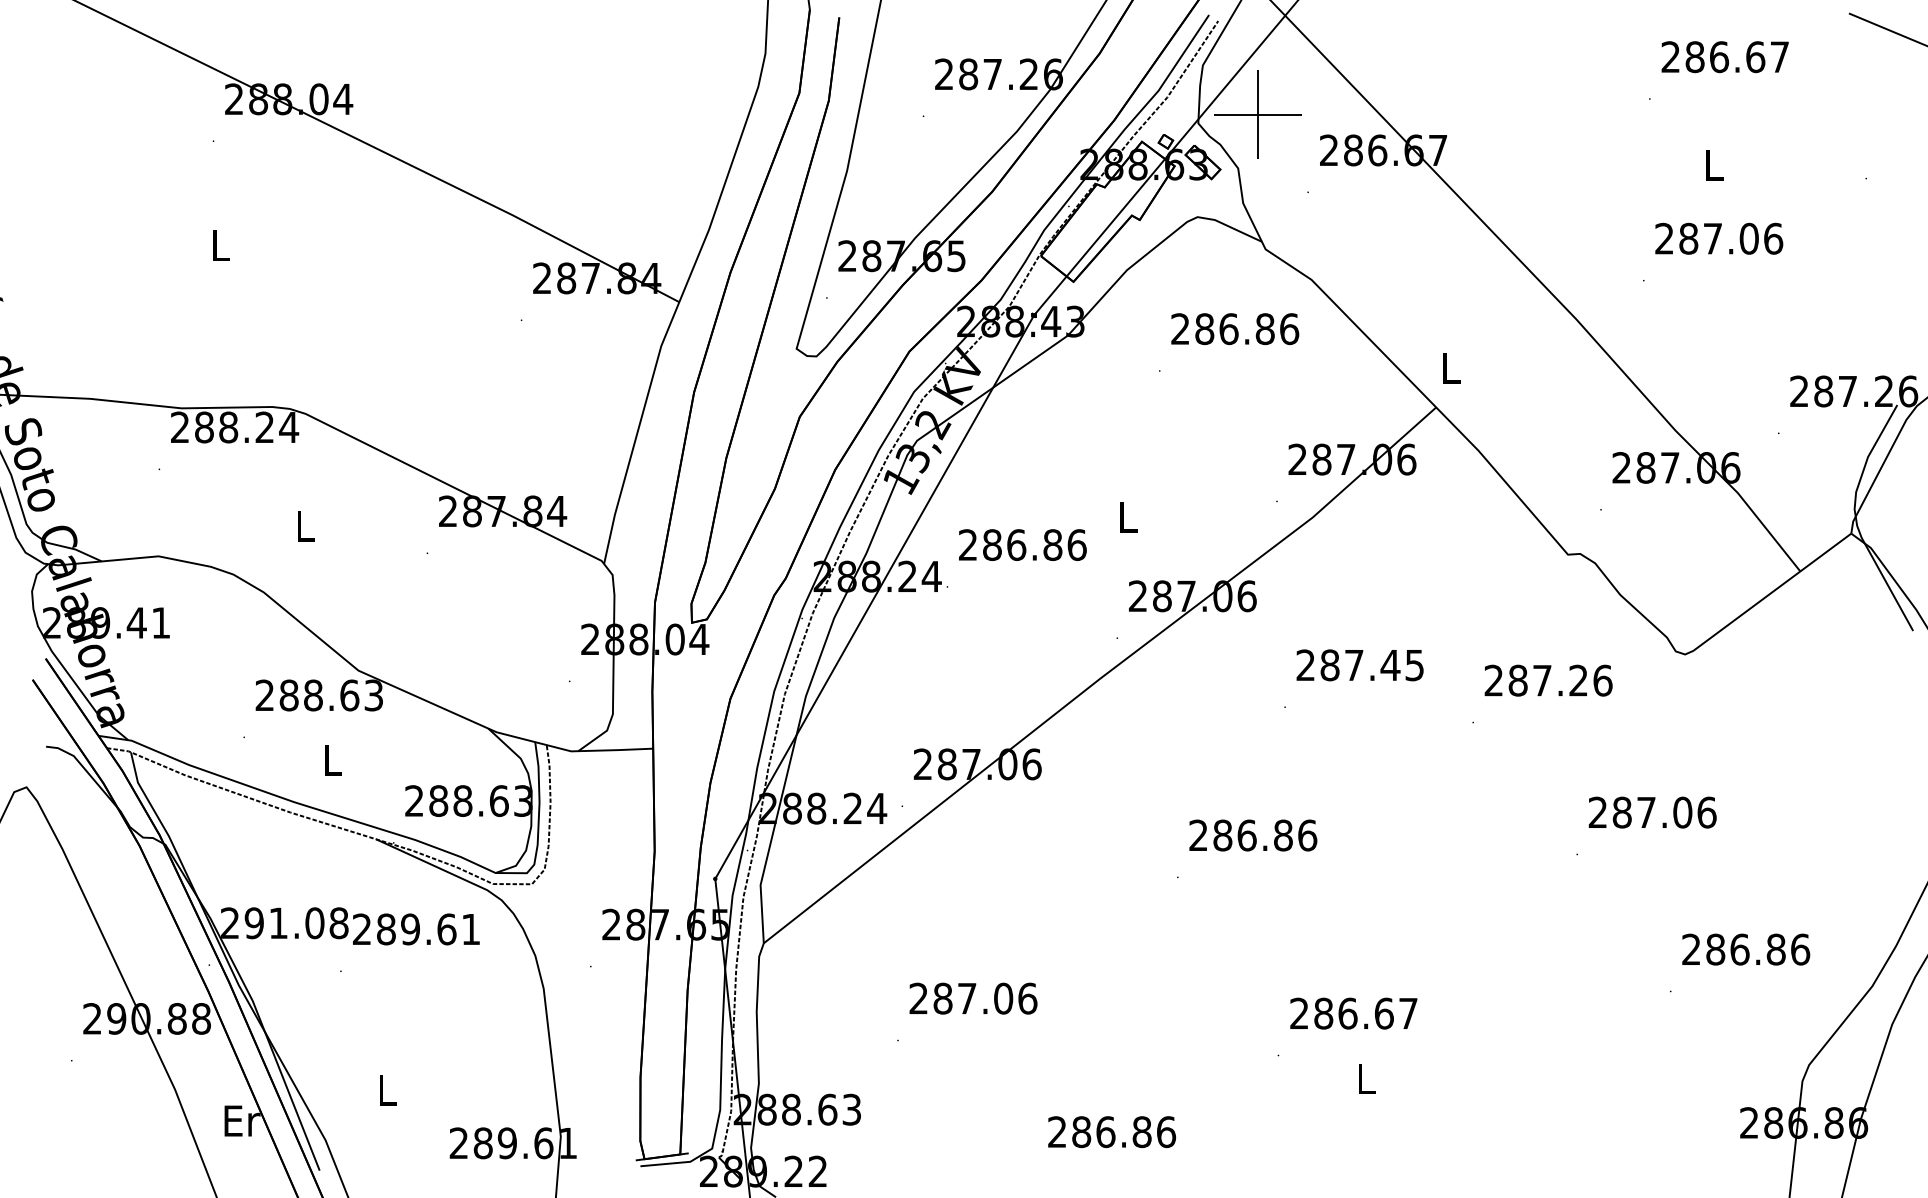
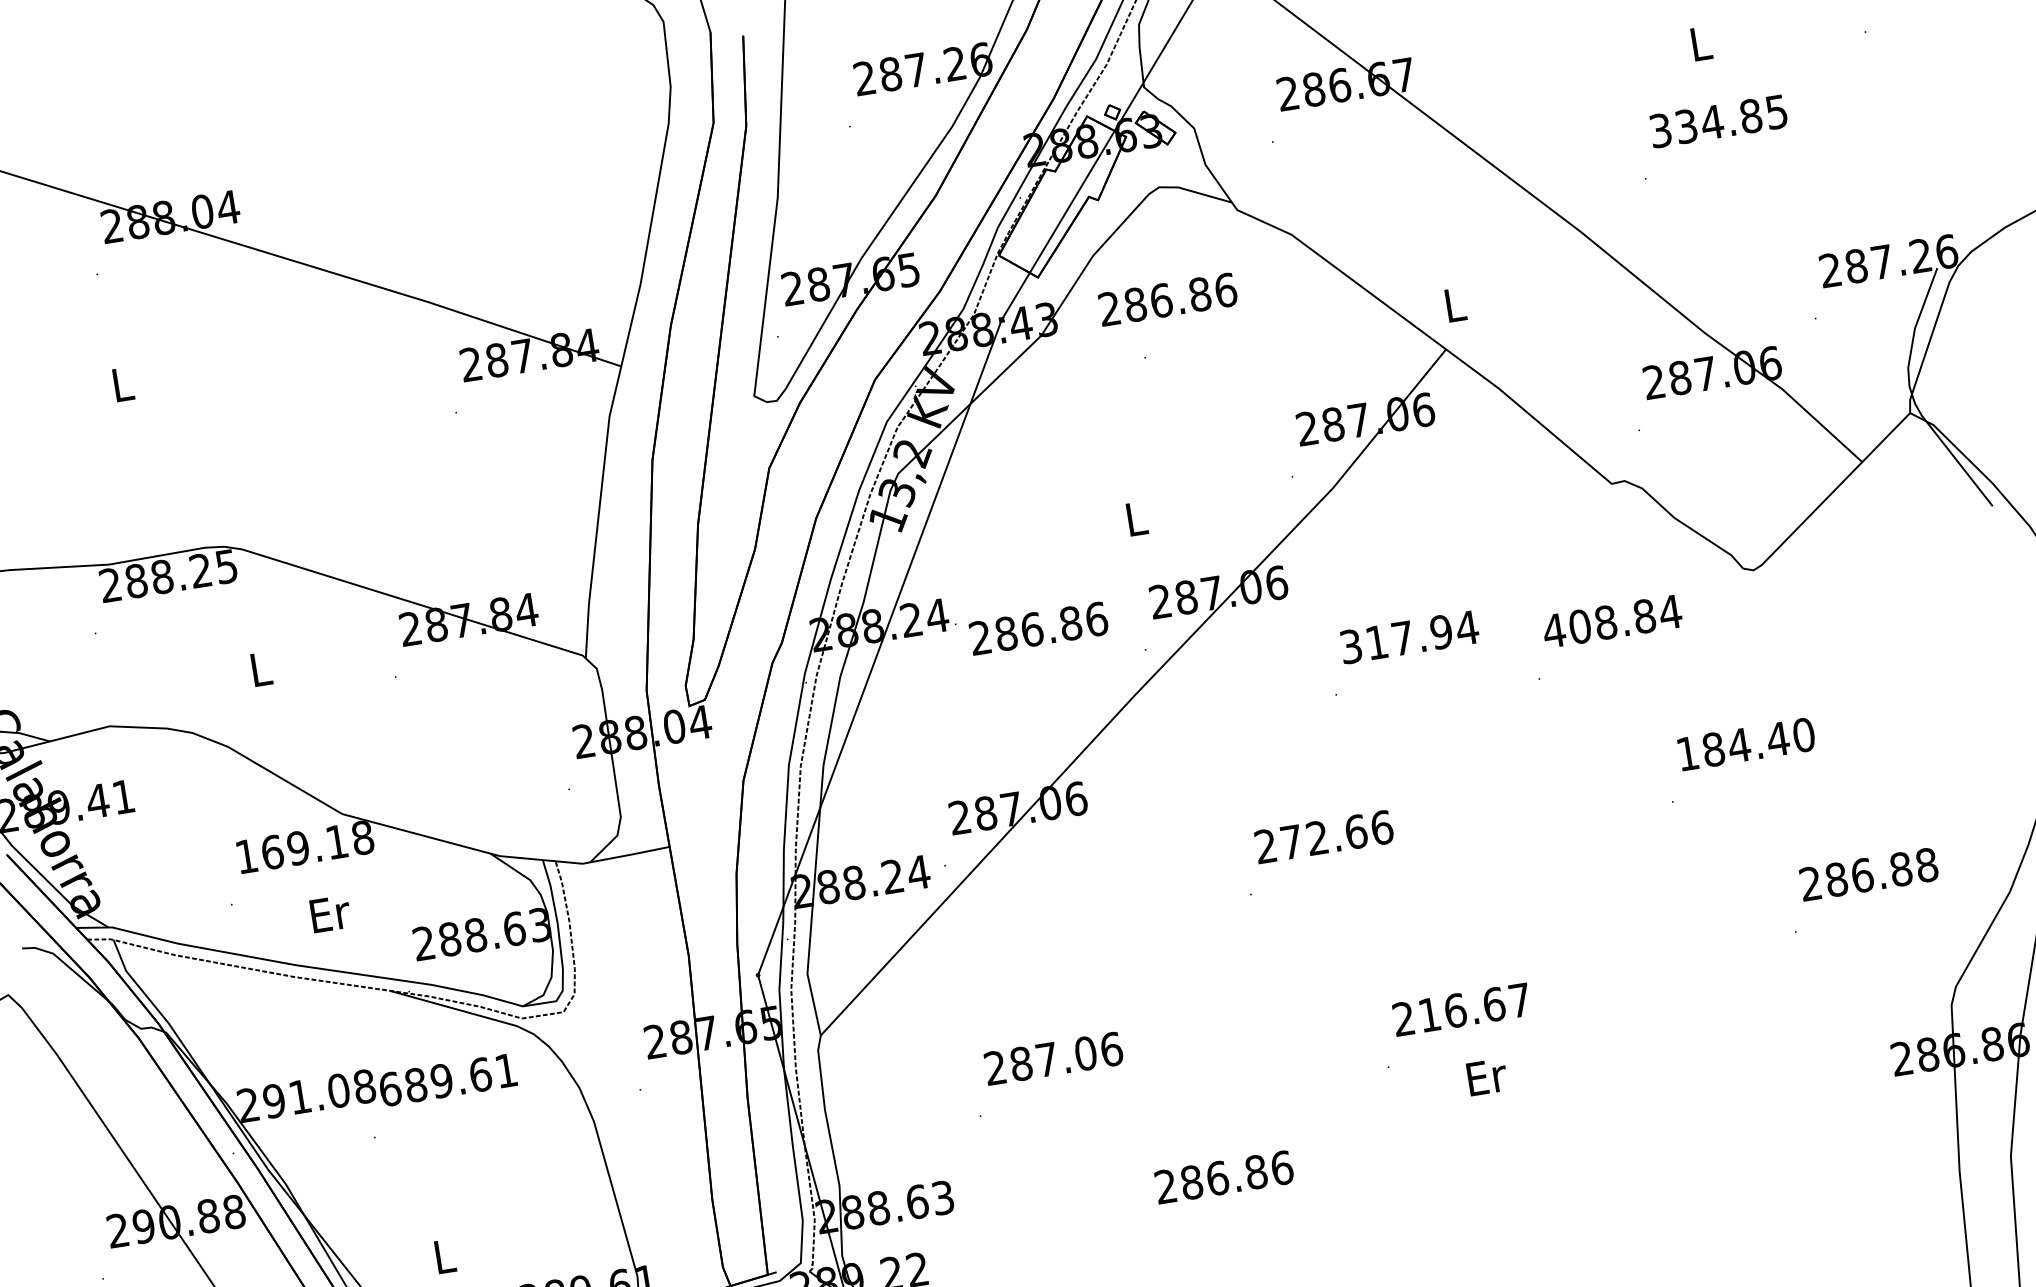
part: (1257, 114) -> (1205, 67), removed
text: (1719, 238) -> (1719, 120), 287.06 -> 334.85
text: (1235, 329) -> (1168, 299), moved
text: (289, 427) -> (227, 566), 288.24 -> 288.25
text: (1022, 544) -> (1038, 628), moved
text: (1360, 665) -> (1409, 637), 287.45 -> 317.94
text: (1547, 680) -> (1611, 621), 287.26 -> 408.84
text: (319, 695) -> (304, 847), 288.63 -> 169.18
text: (333, 760) -> (330, 914), L -> Er
text: (1652, 812) -> (1745, 744), 287.06 -> 184.40
text: (1253, 835) -> (1324, 836), 286.86 -> 272.66
text: (361, 929) -> (389, 1089), 289.61 -> 689.61
text: (1800, 949) -> (1927, 865), 286.86 -> 286.88
text: (1323, 1013) -> (1429, 1014), 286.67 -> 216.67
text: (1367, 1078) -> (1487, 1076), L -> Er

